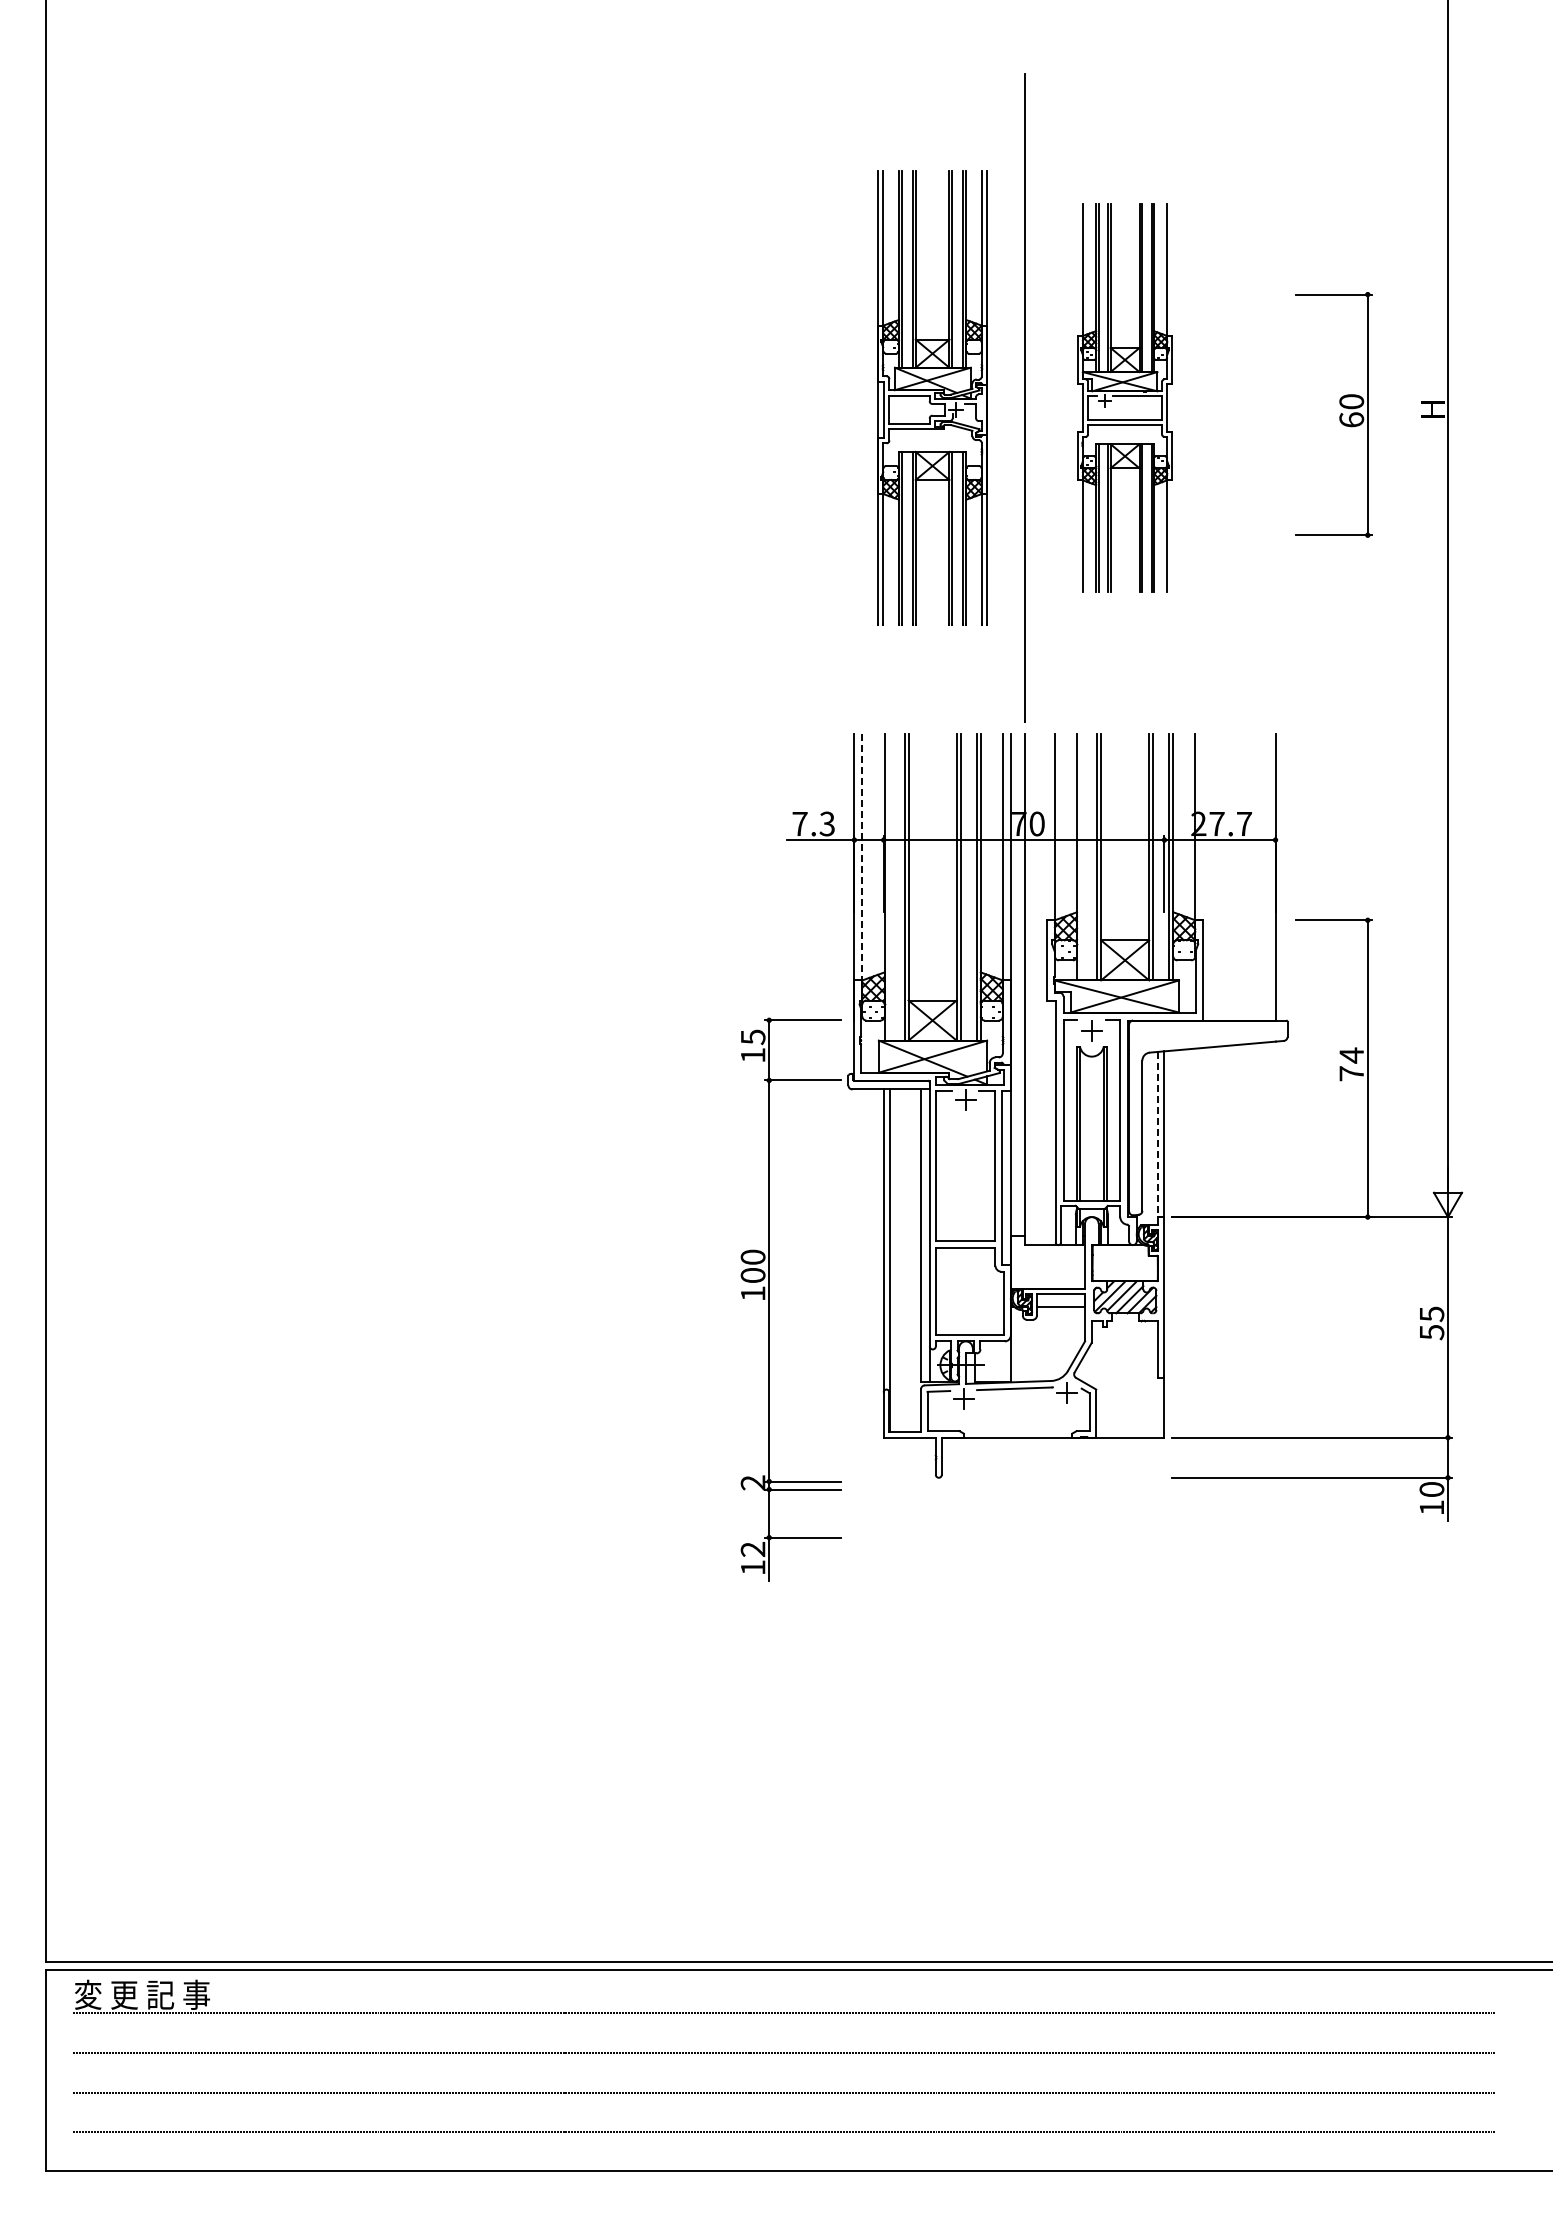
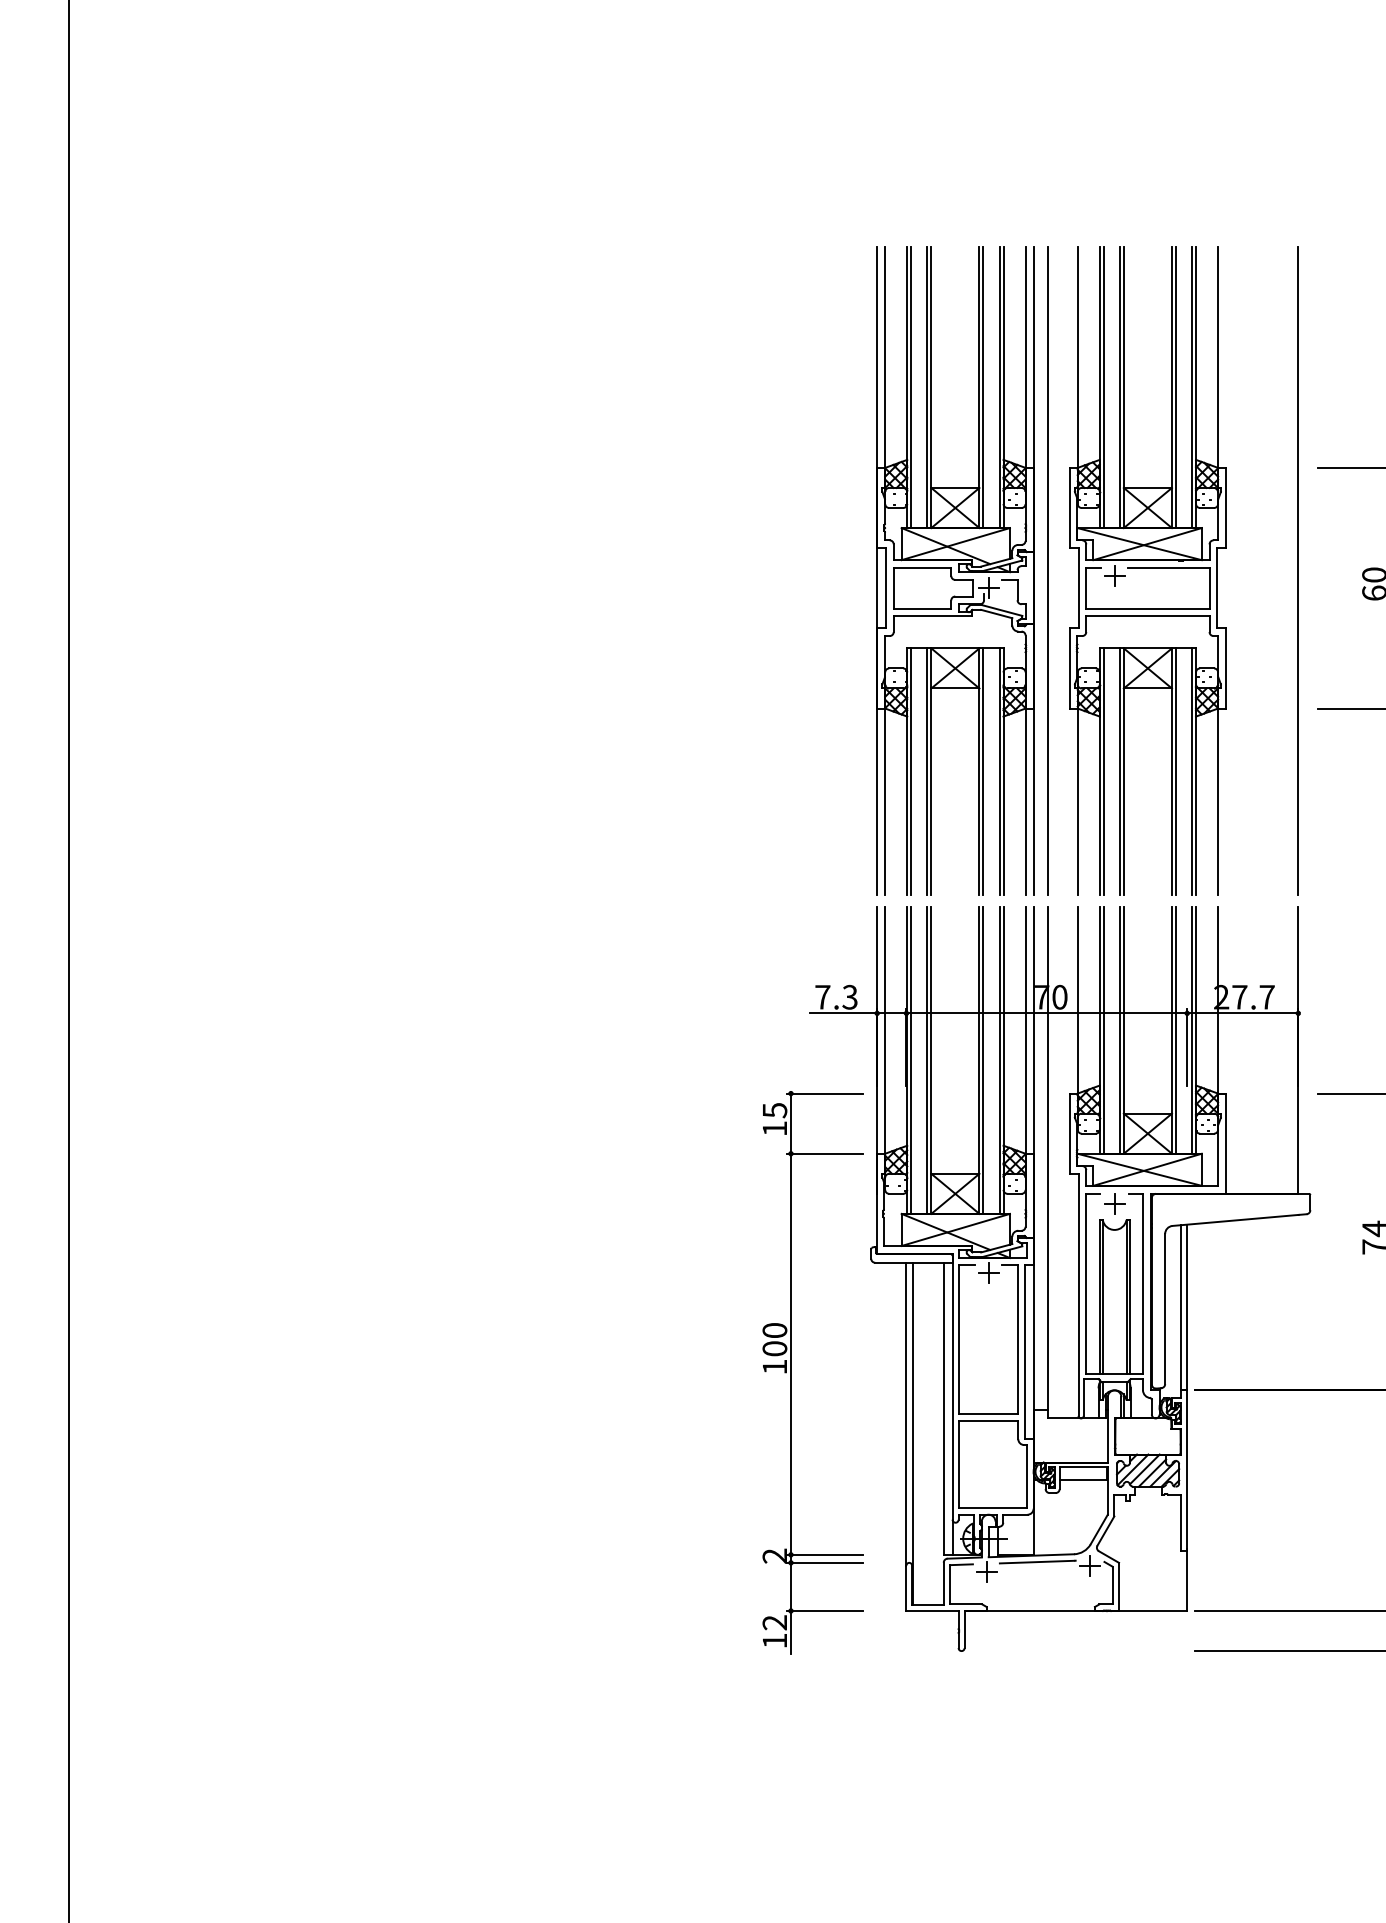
part: (932, 397) -> (955, 570), size x1.43
part: (1124, 397) -> (1147, 570), size x1.67
line: (1275, 397) -> (1298, 570), added
line: (1081, 856) -> (1104, 1029), added
line: (862, 857) -> (885, 1030), dashed -> solid
line: (888, 886) -> (911, 1059), added
line: (1157, 1134) -> (1180, 1307), dashed -> solid
part: (769, 1299) -> (791, 1372), moved

